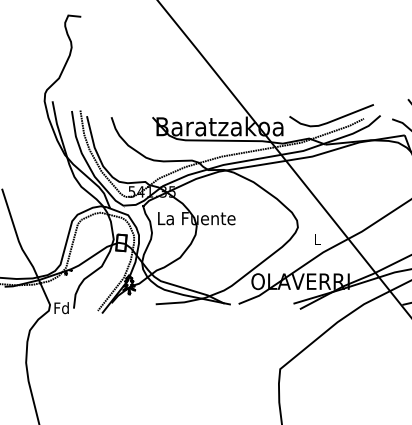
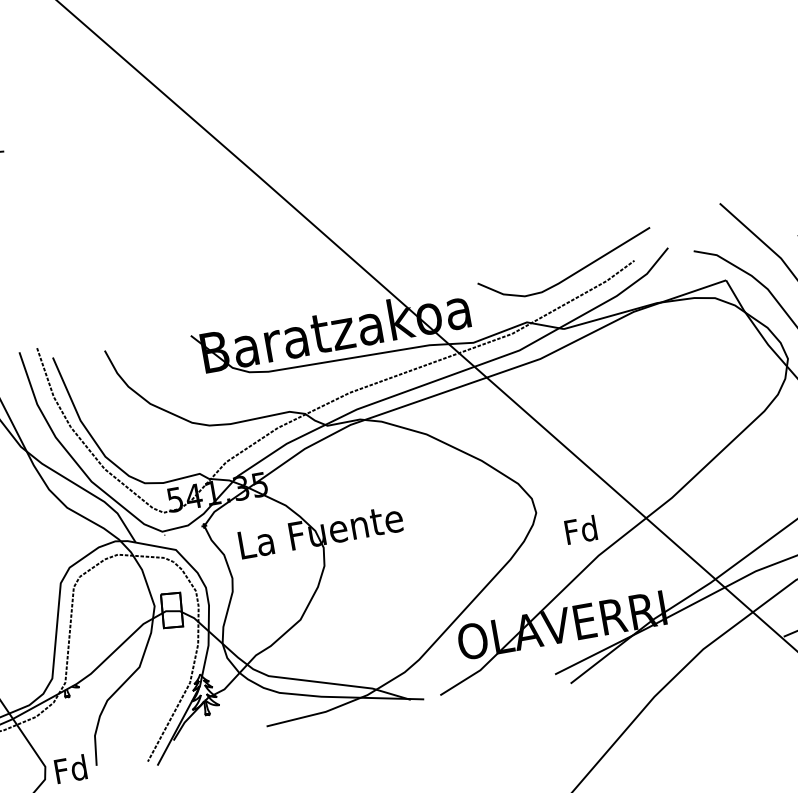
text: (317, 239) -> (581, 530), L -> Fd

